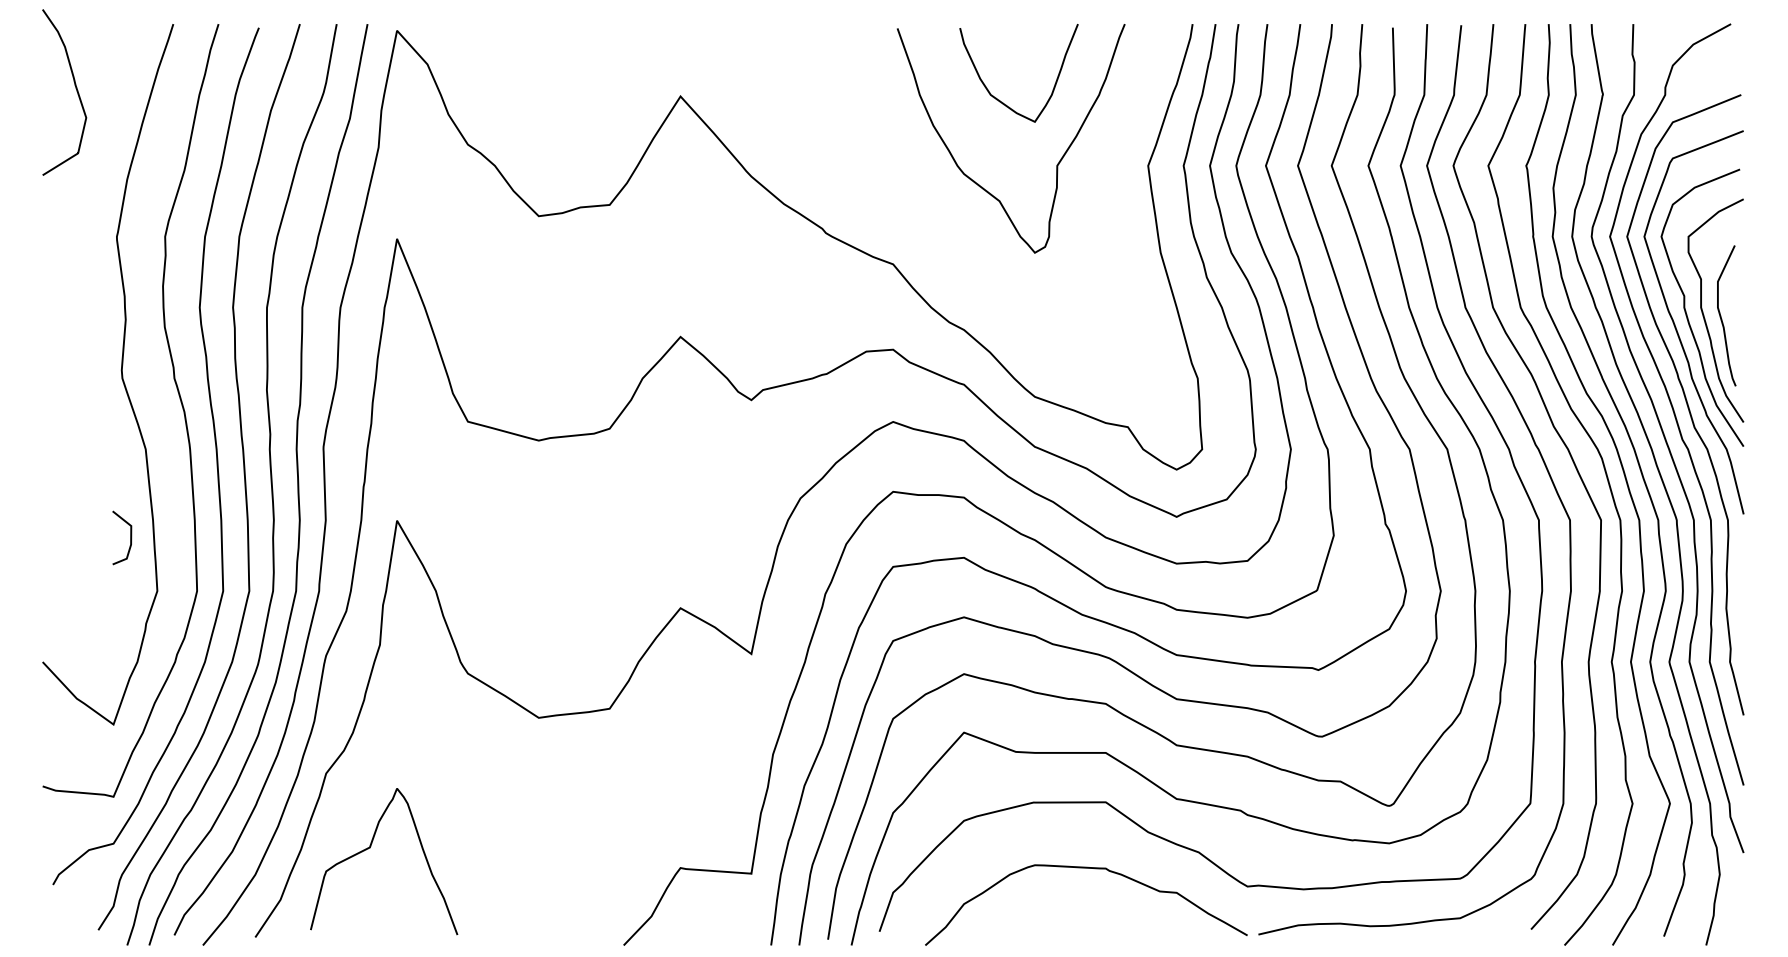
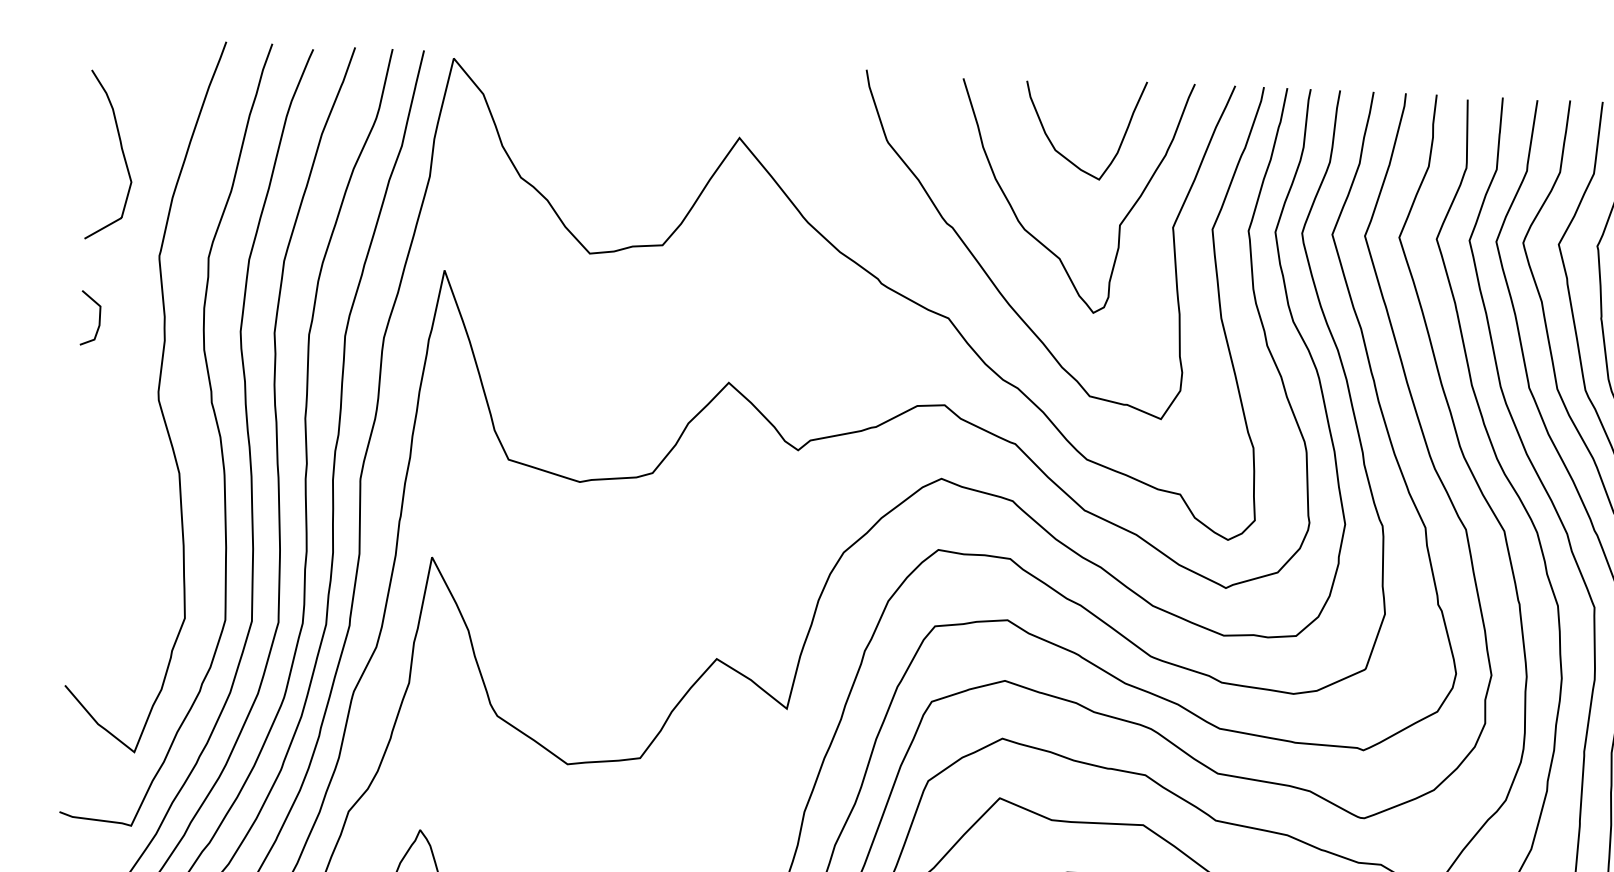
curve: (75, 88) -> (121, 151), moved
curve: (936, 227) -> (994, 282), added
line: (130, 537) -> (99, 318), moved

